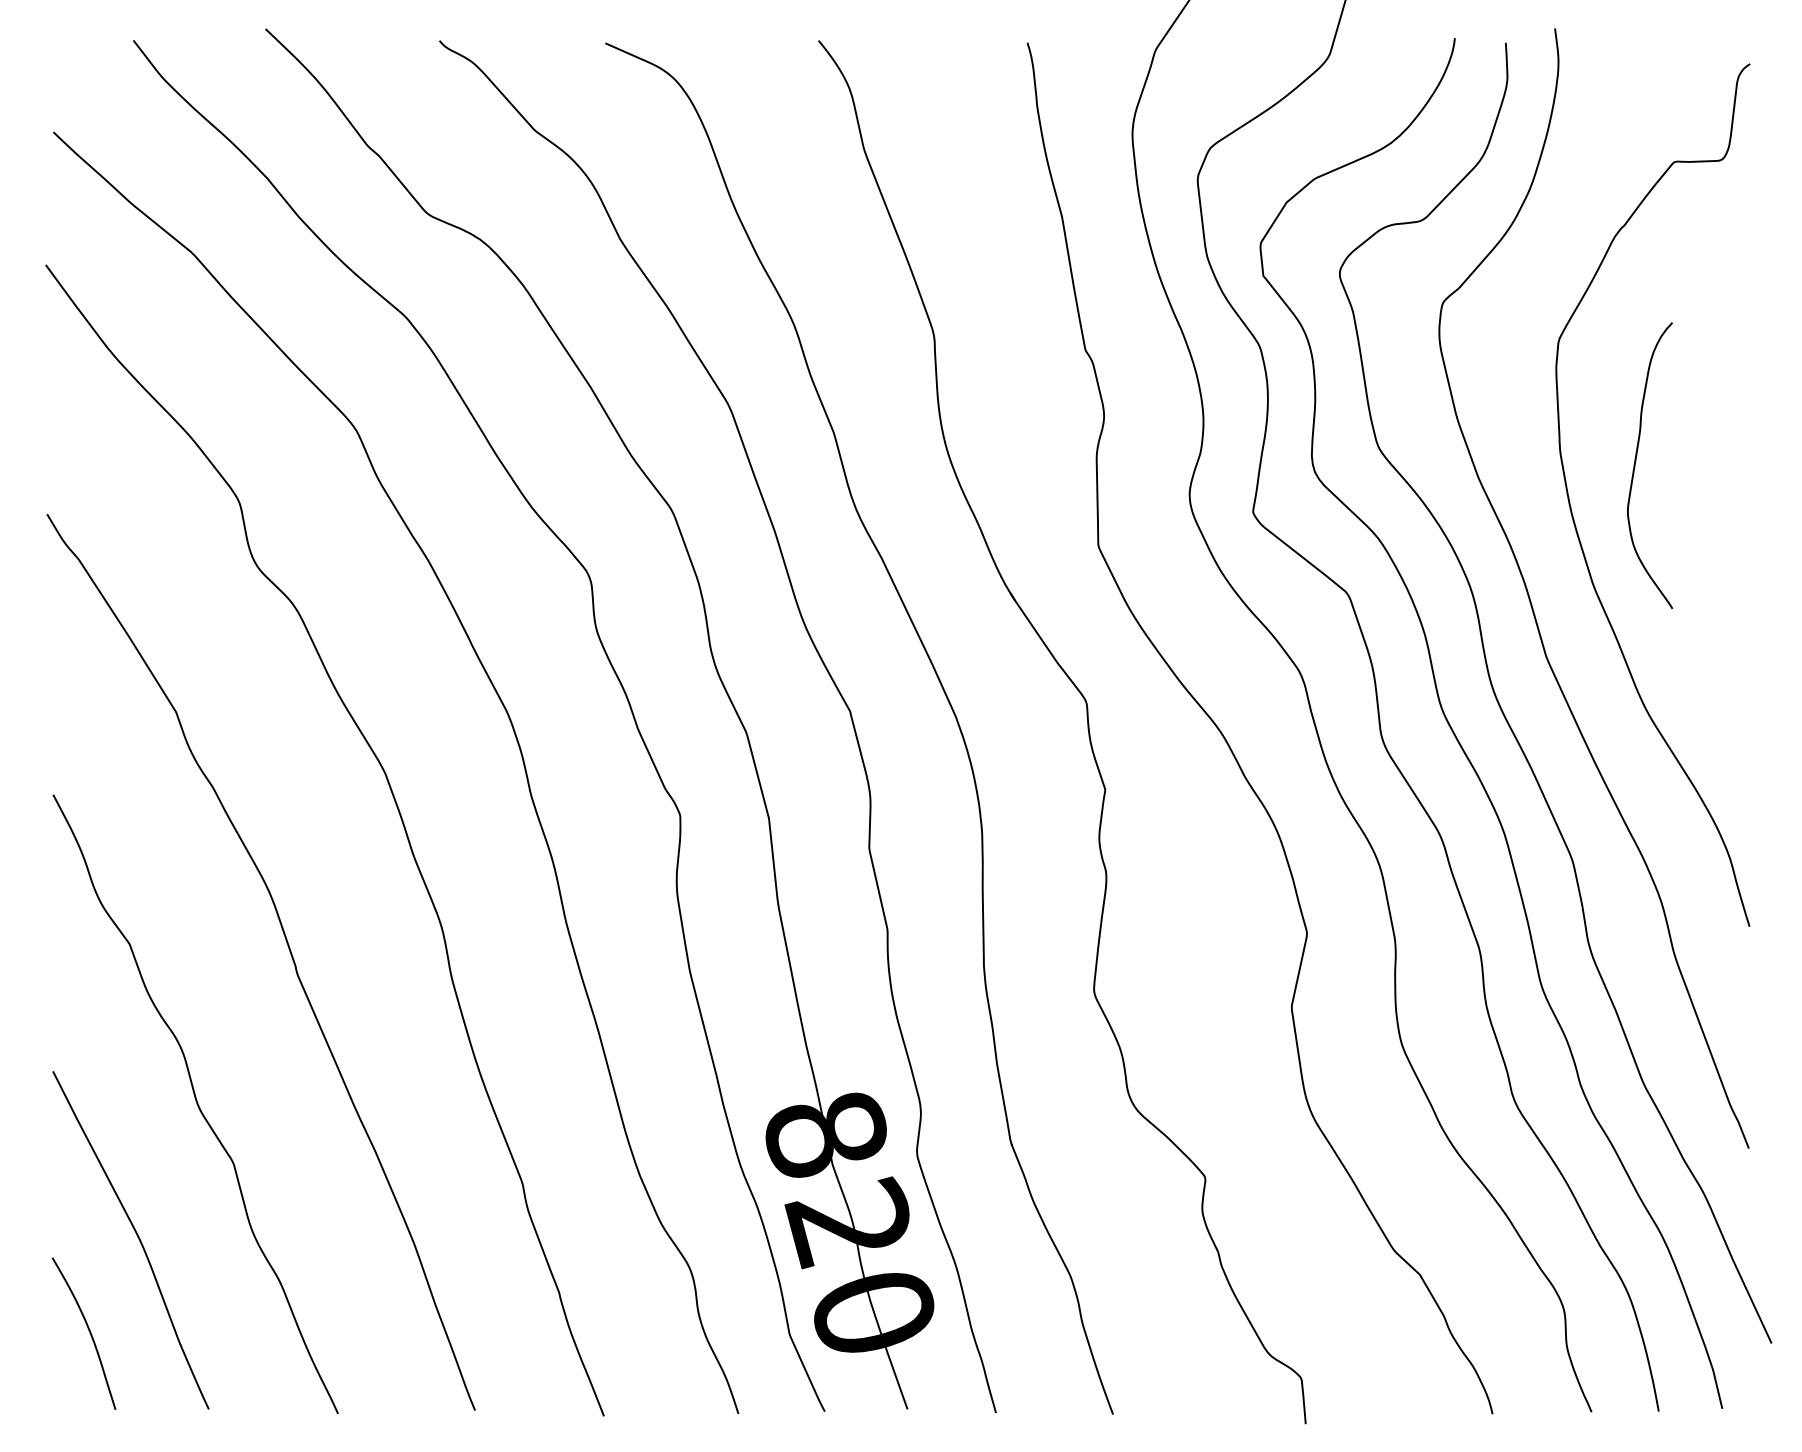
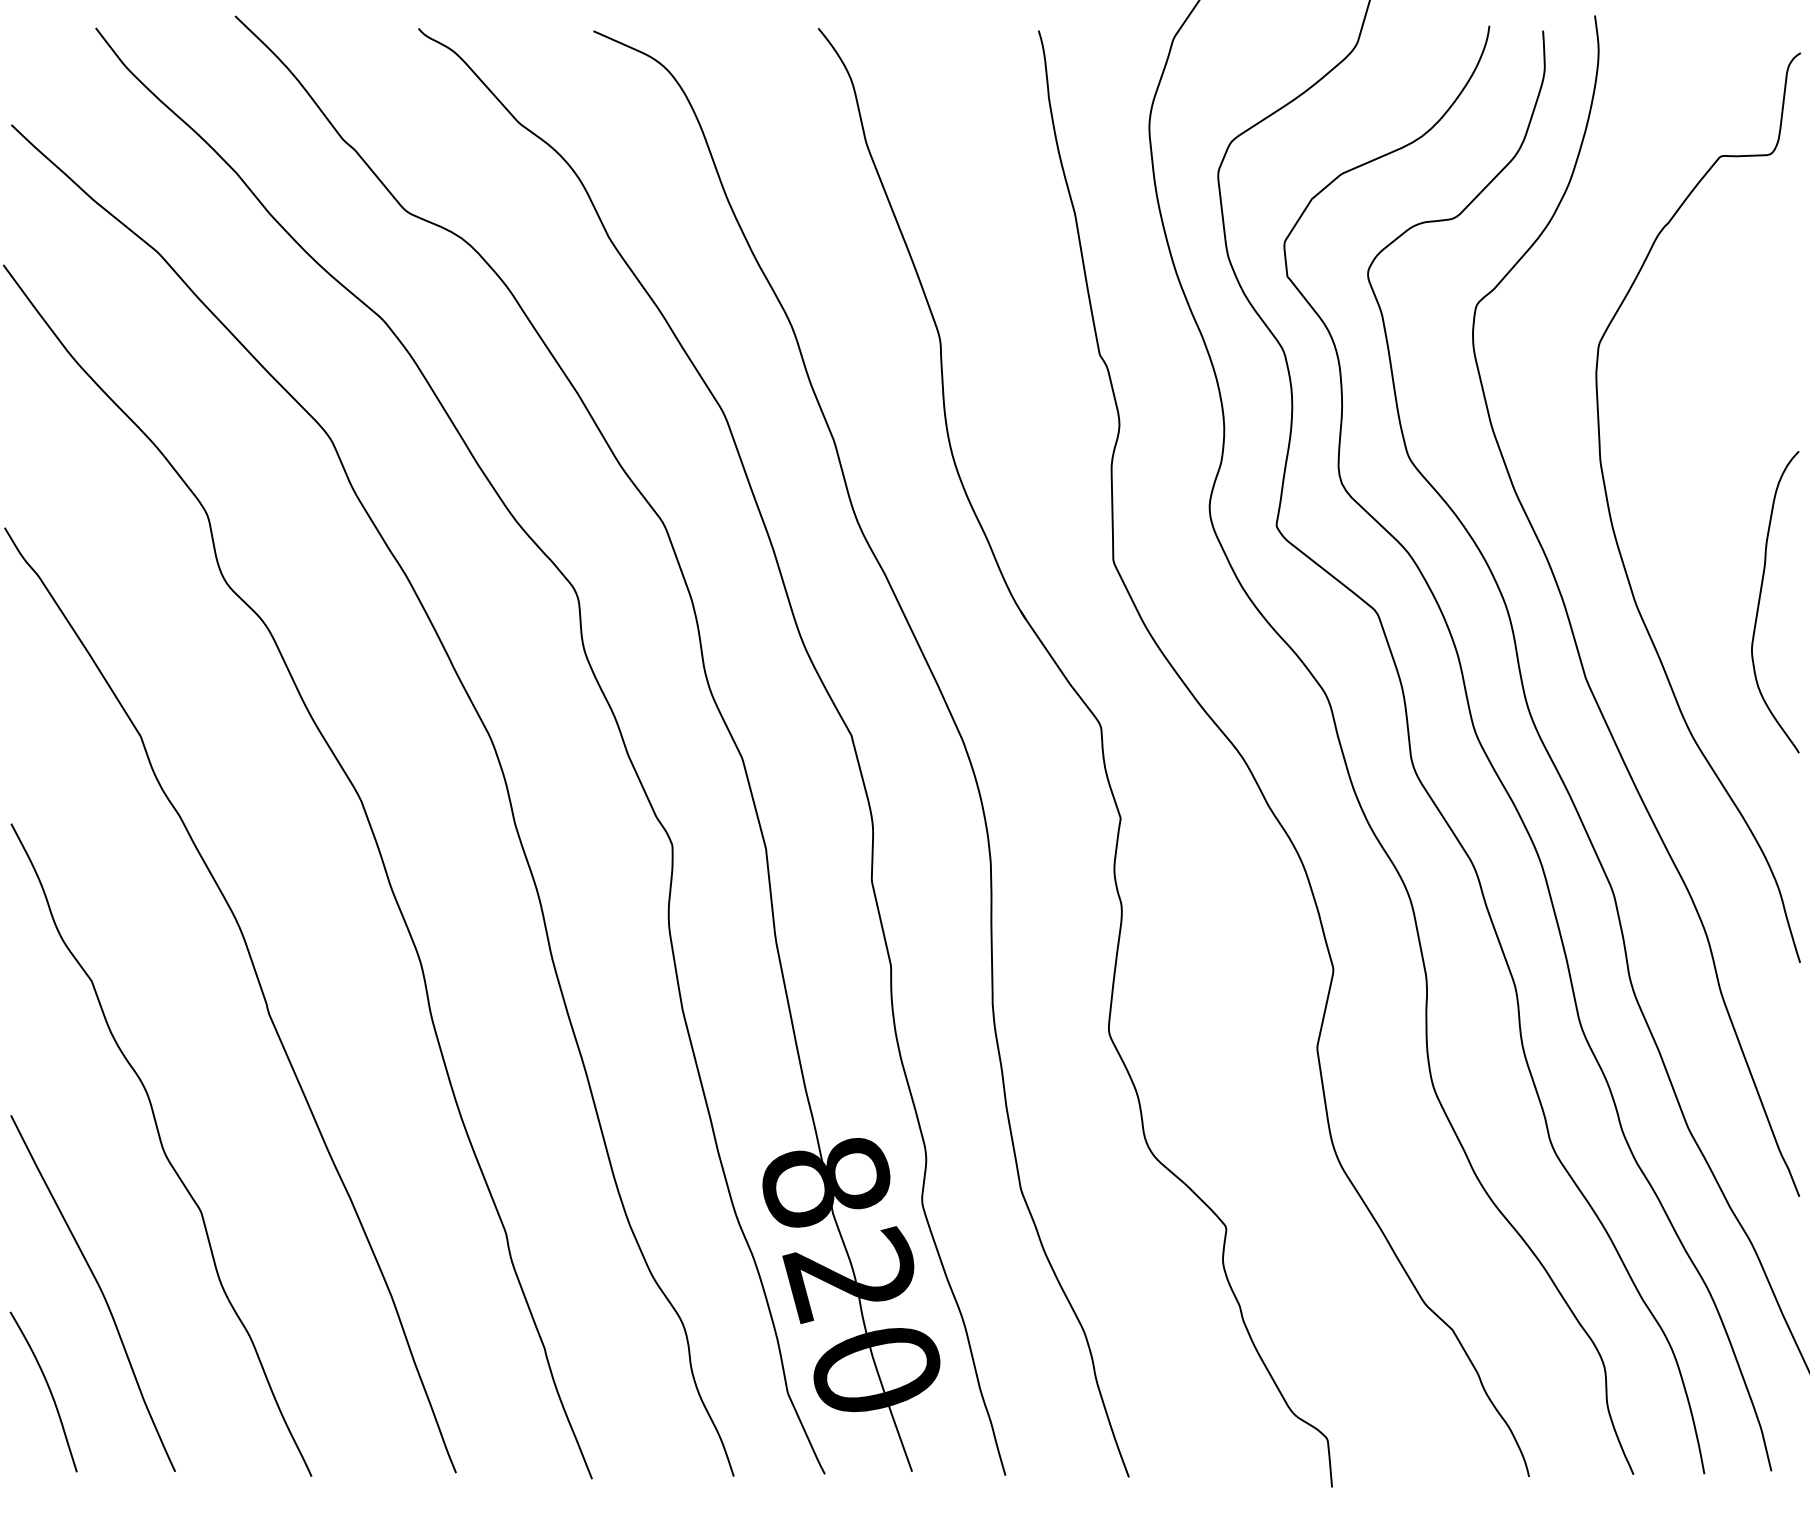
curve: (1636, 461) -> (1761, 597), moved

